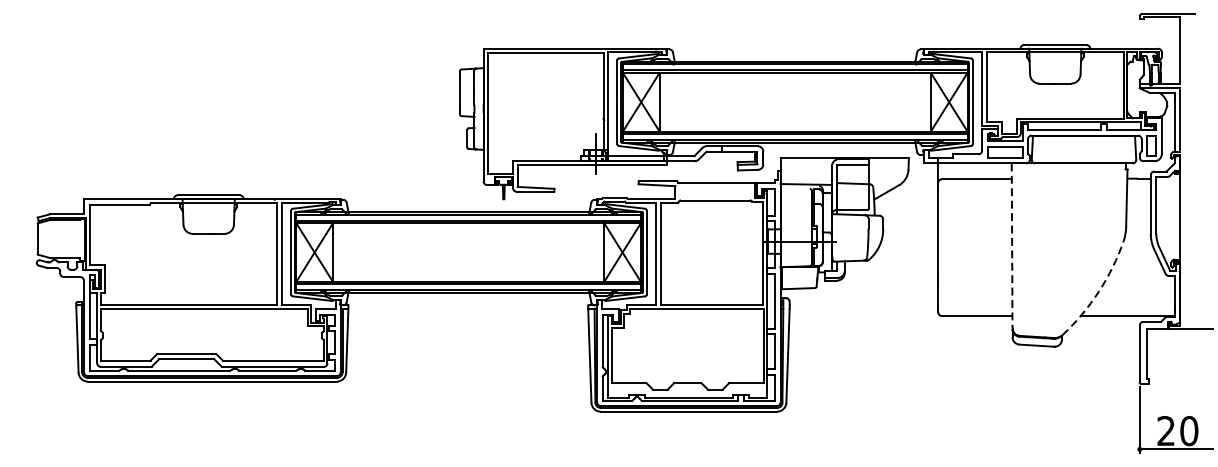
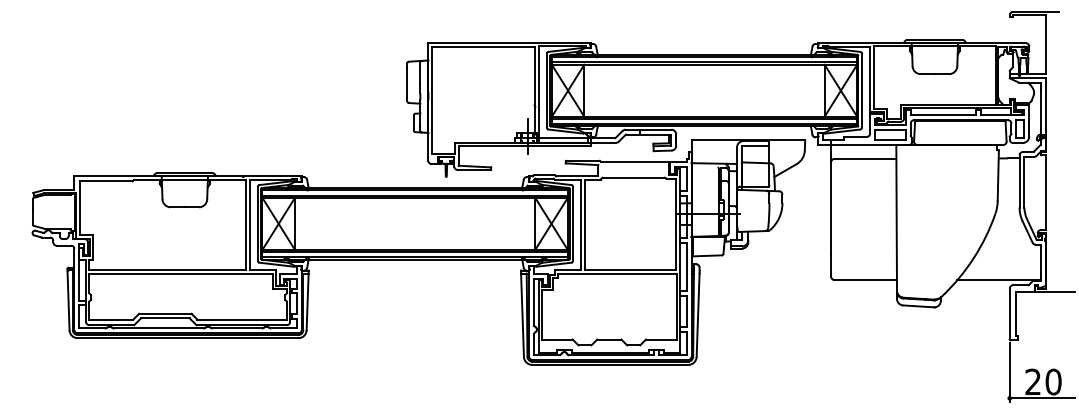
line: (1011, 246) -> (896, 218), dashed -> solid
arc: (1098, 291) -> (973, 258), dashed -> solid

